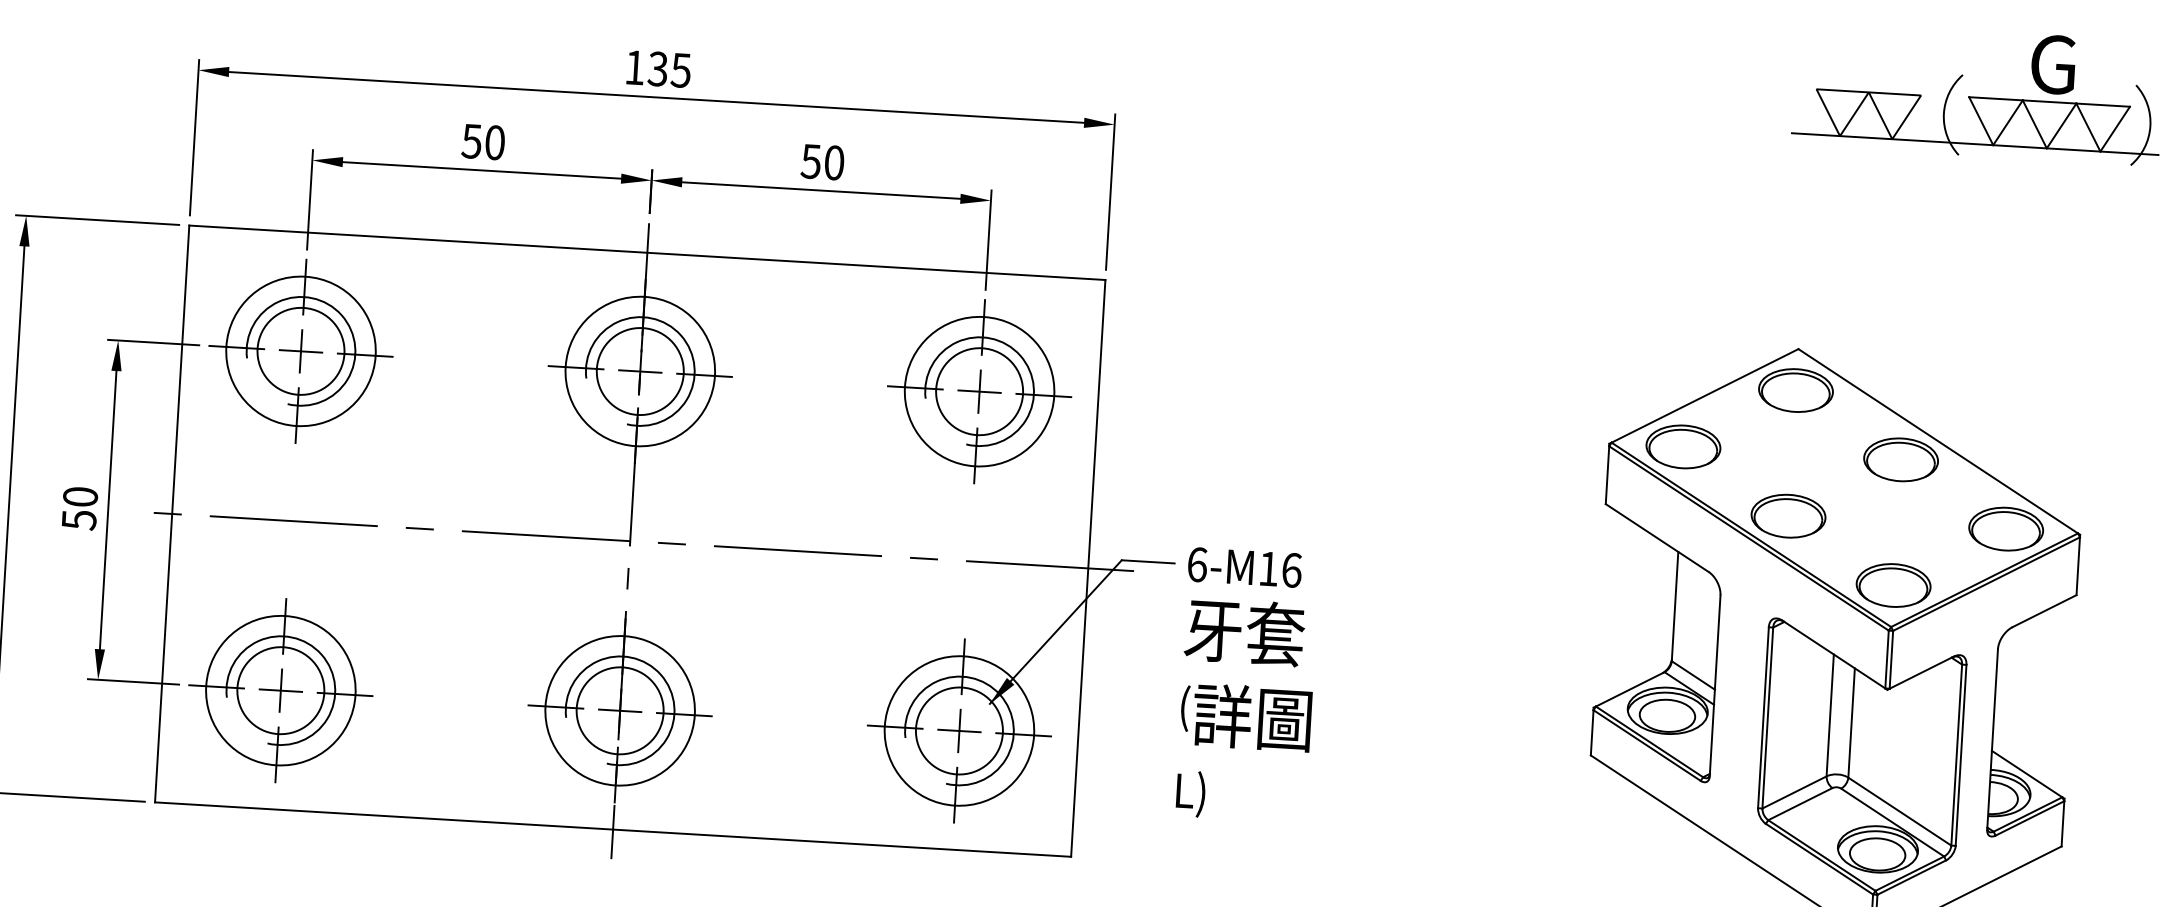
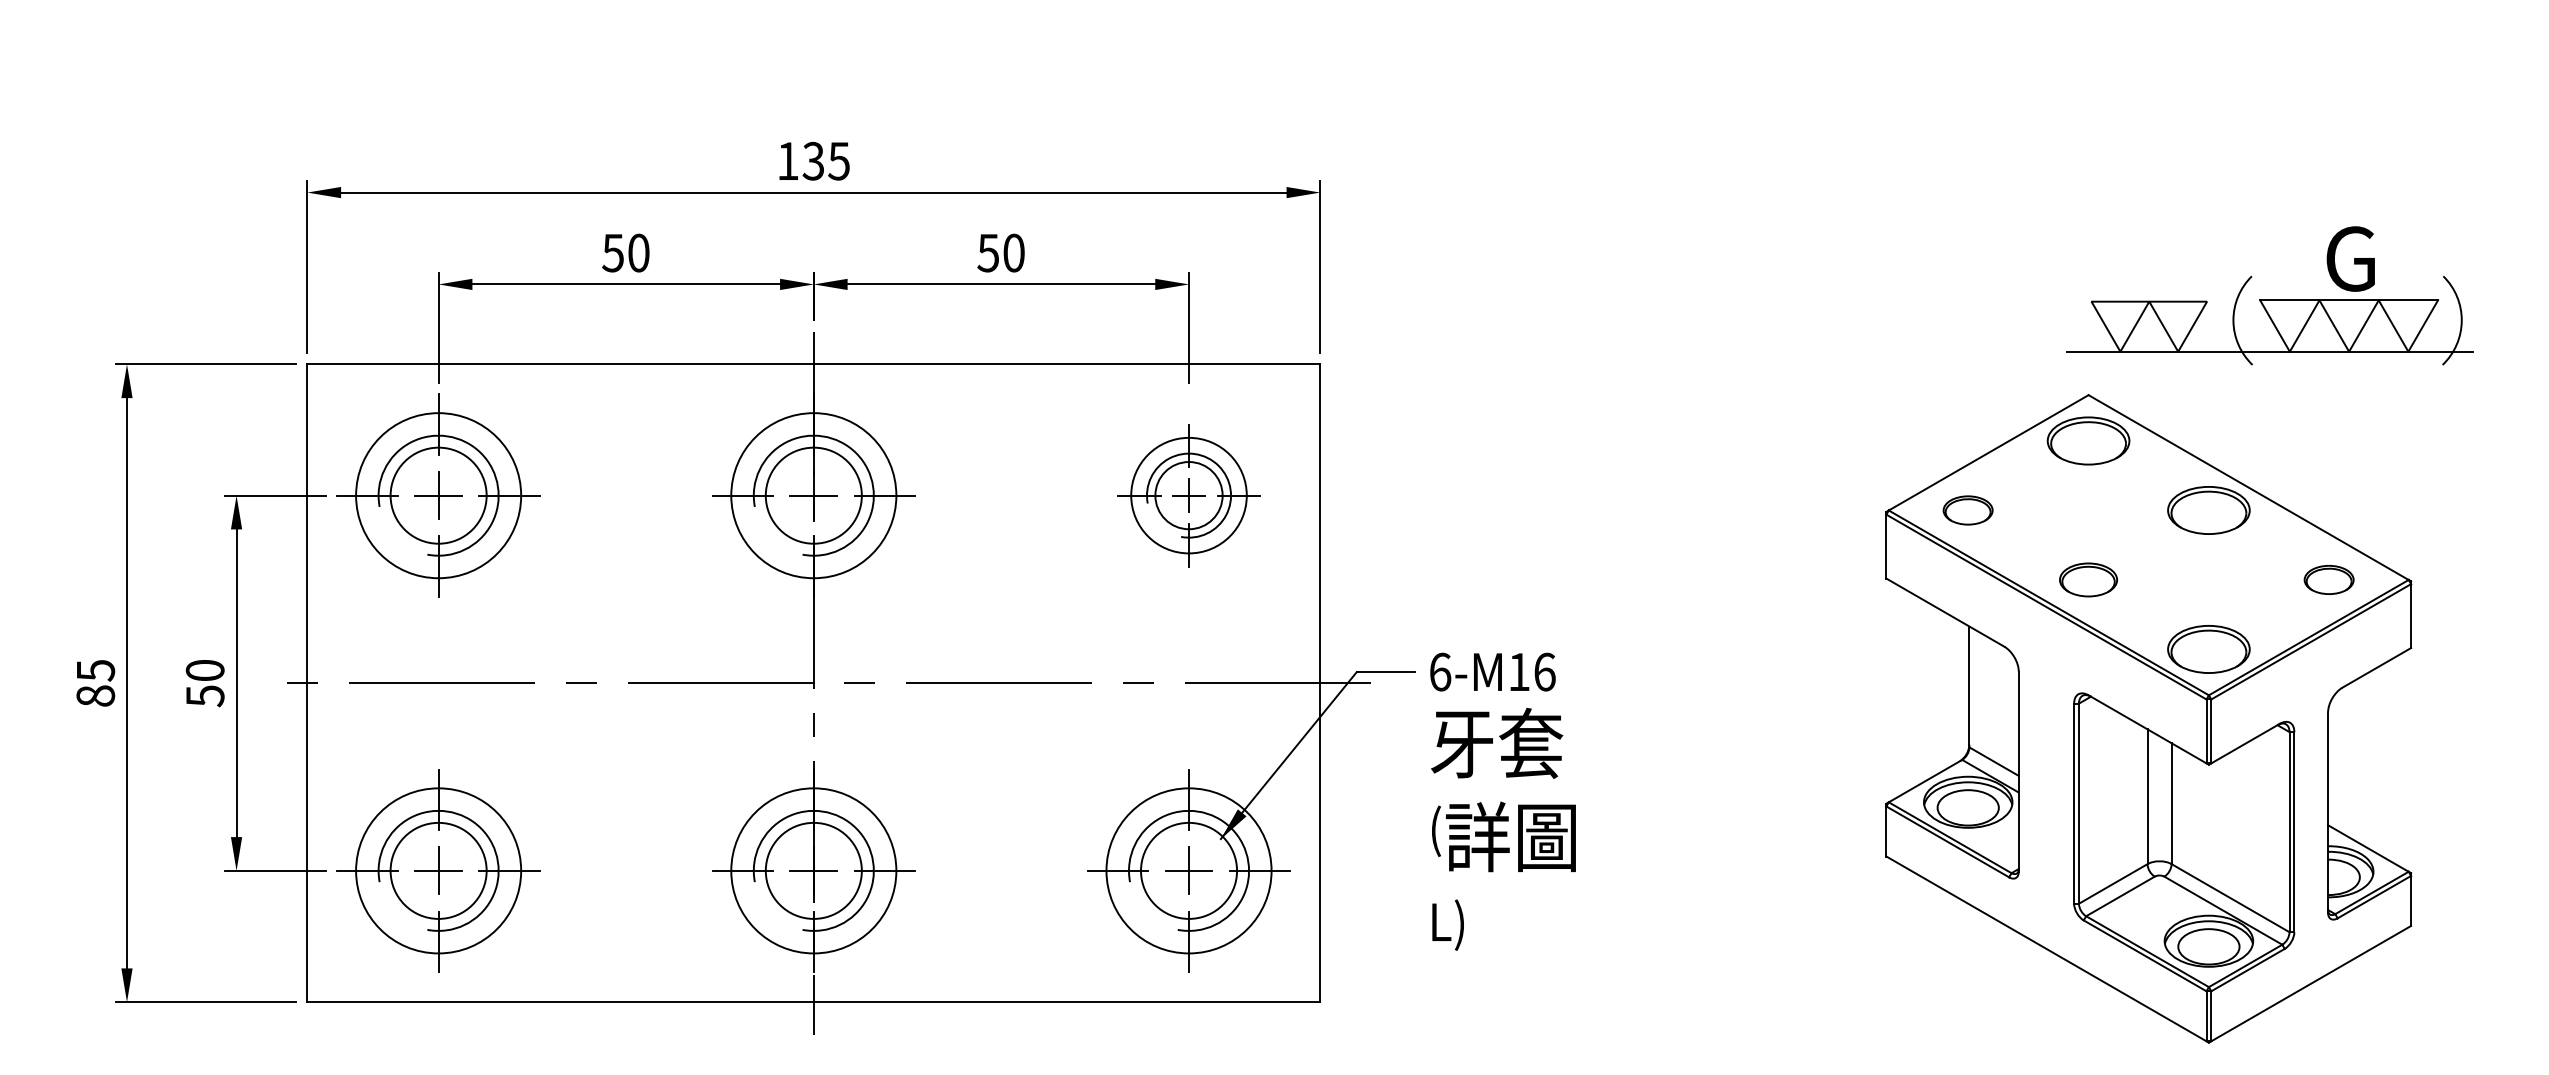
part: (1977, 93) -> (2269, 295), moved
part: (979, 391) -> (1188, 495), size x0.7
part: (1682, 446) -> (1967, 510), size x0.6
part: (1788, 515) -> (2088, 579), size x0.7
part: (2005, 528) -> (2328, 579), size x0.6

